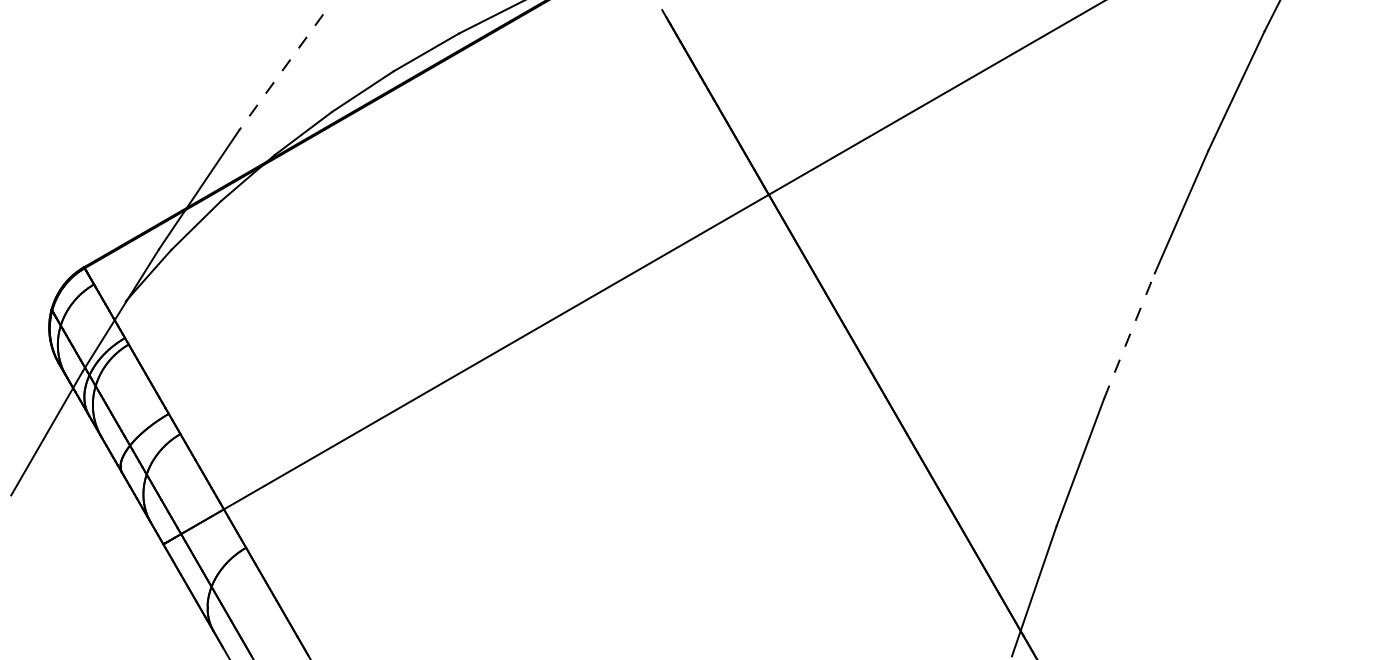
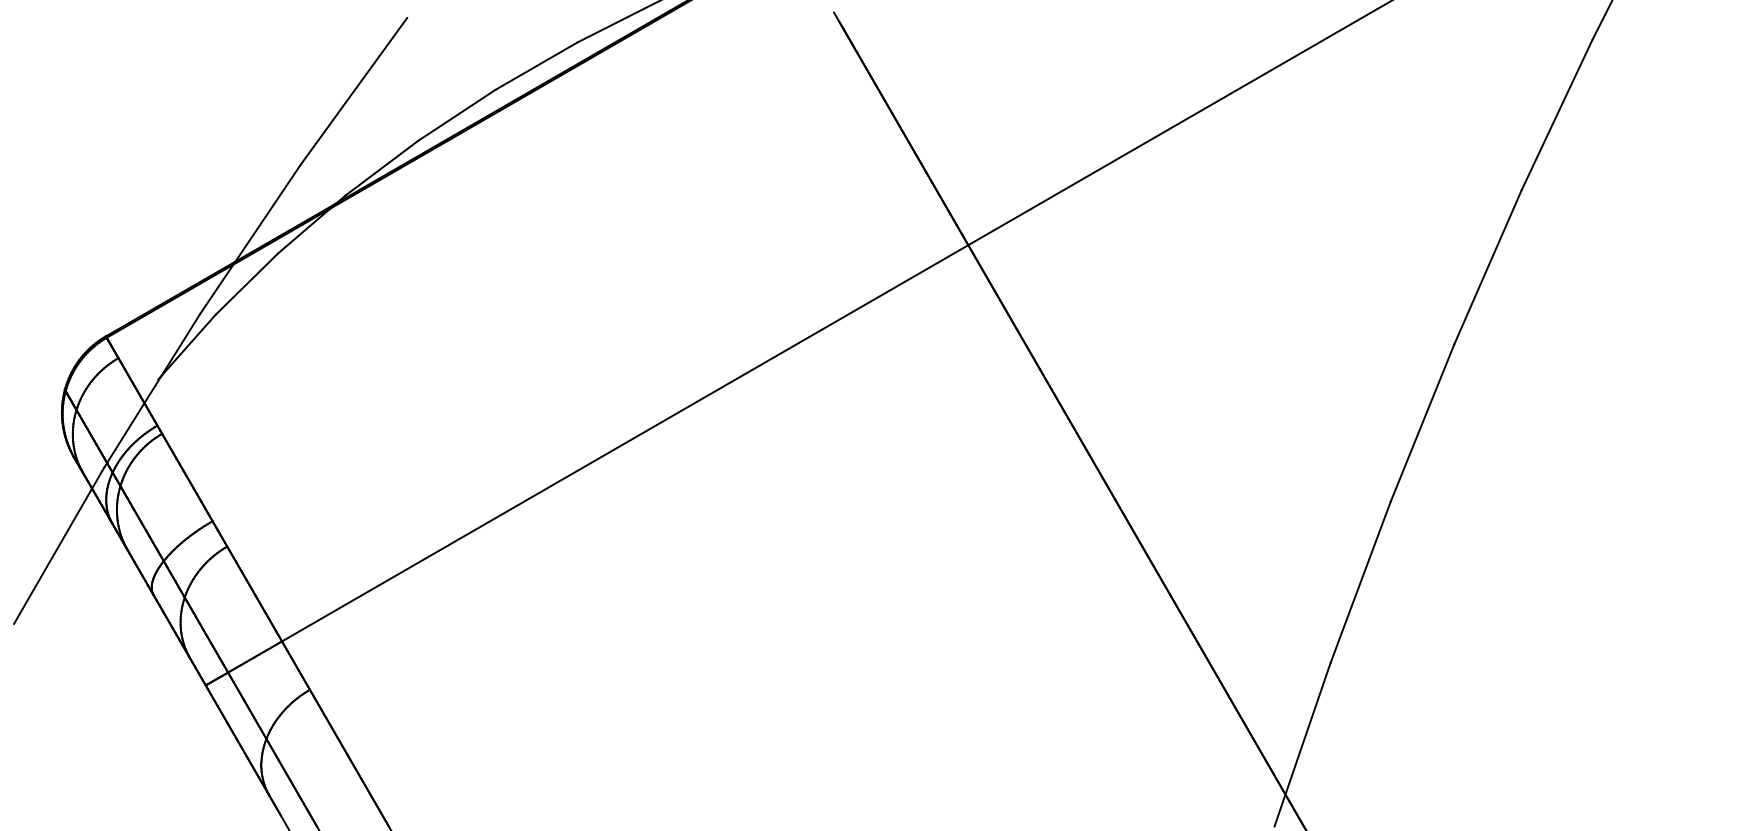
line: (281, 72) -> (354, 91), dashed -> solid
line: (1129, 335) -> (1422, 422), dashed -> solid

